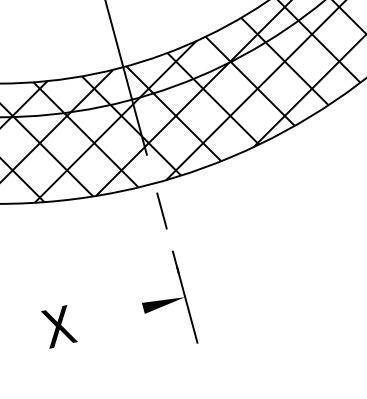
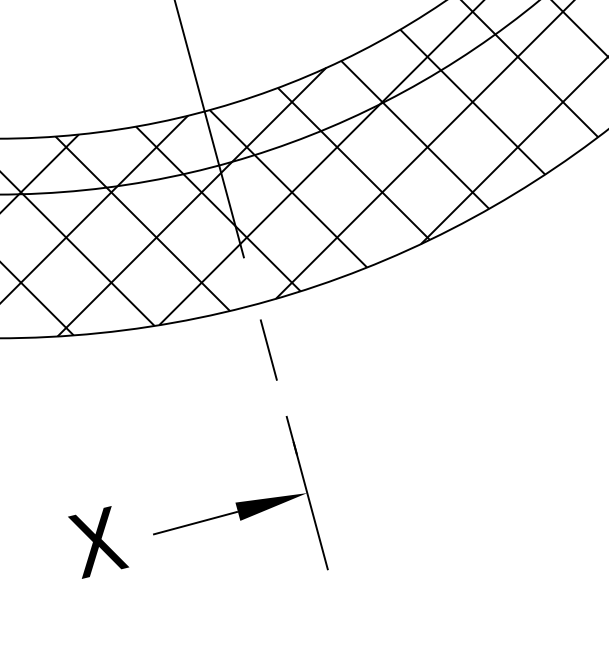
line: (117, 315) -> (194, 523), added

